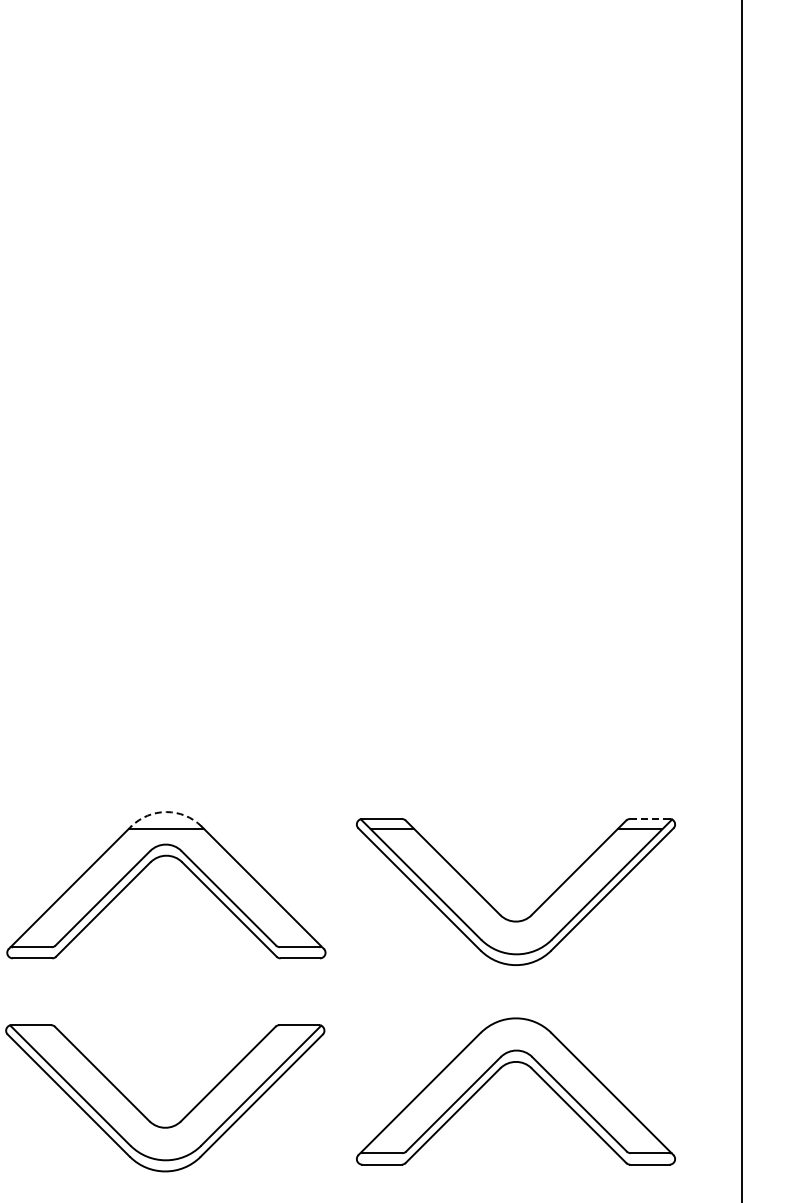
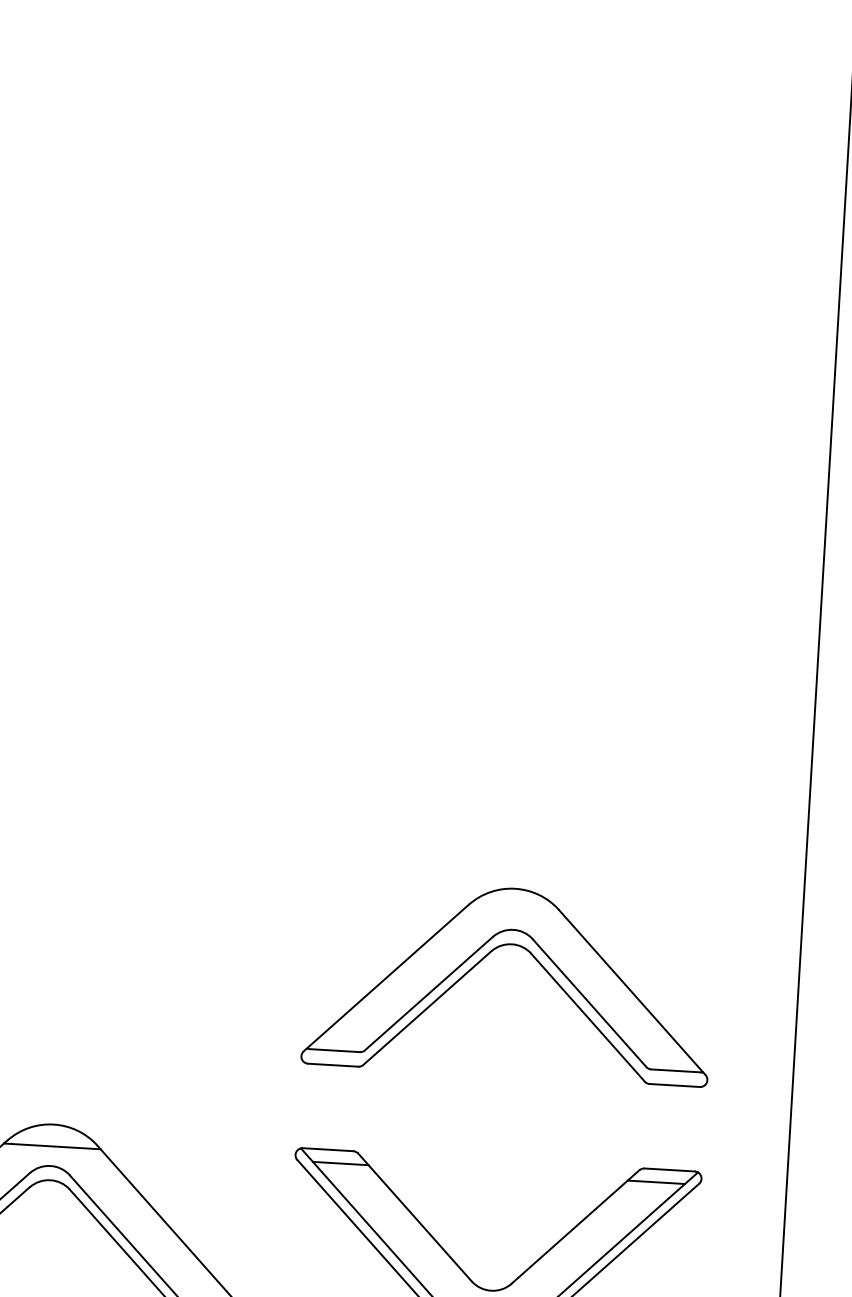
part: (497, 660) -> (487, 956), added
arc: (166, 812) -> (53, 1125), dashed -> solid
line: (649, 818) -> (669, 1169), dashed -> solid

